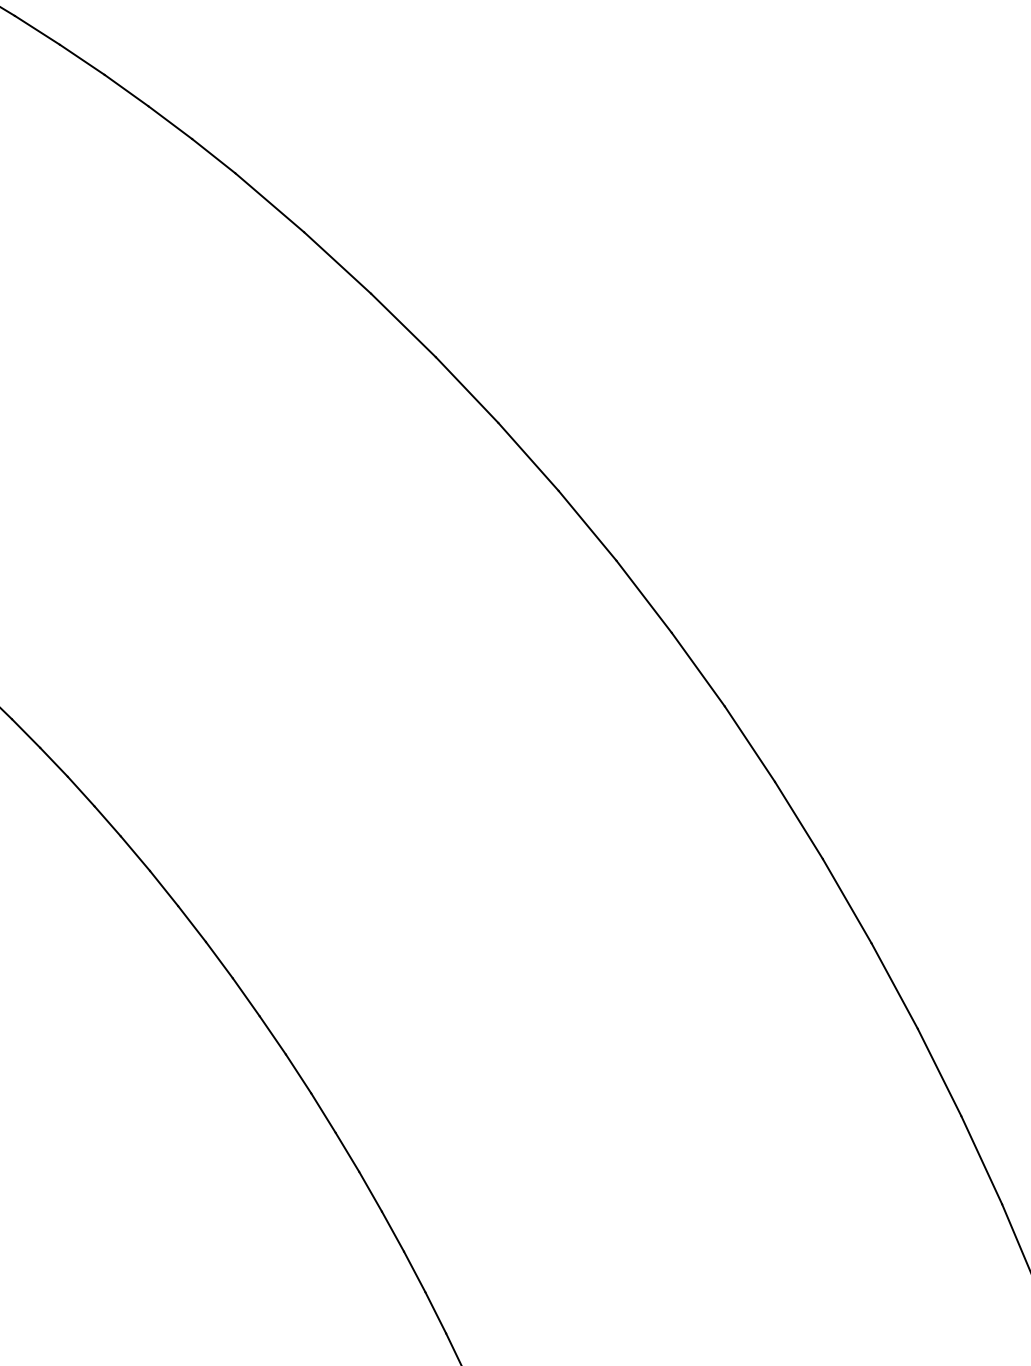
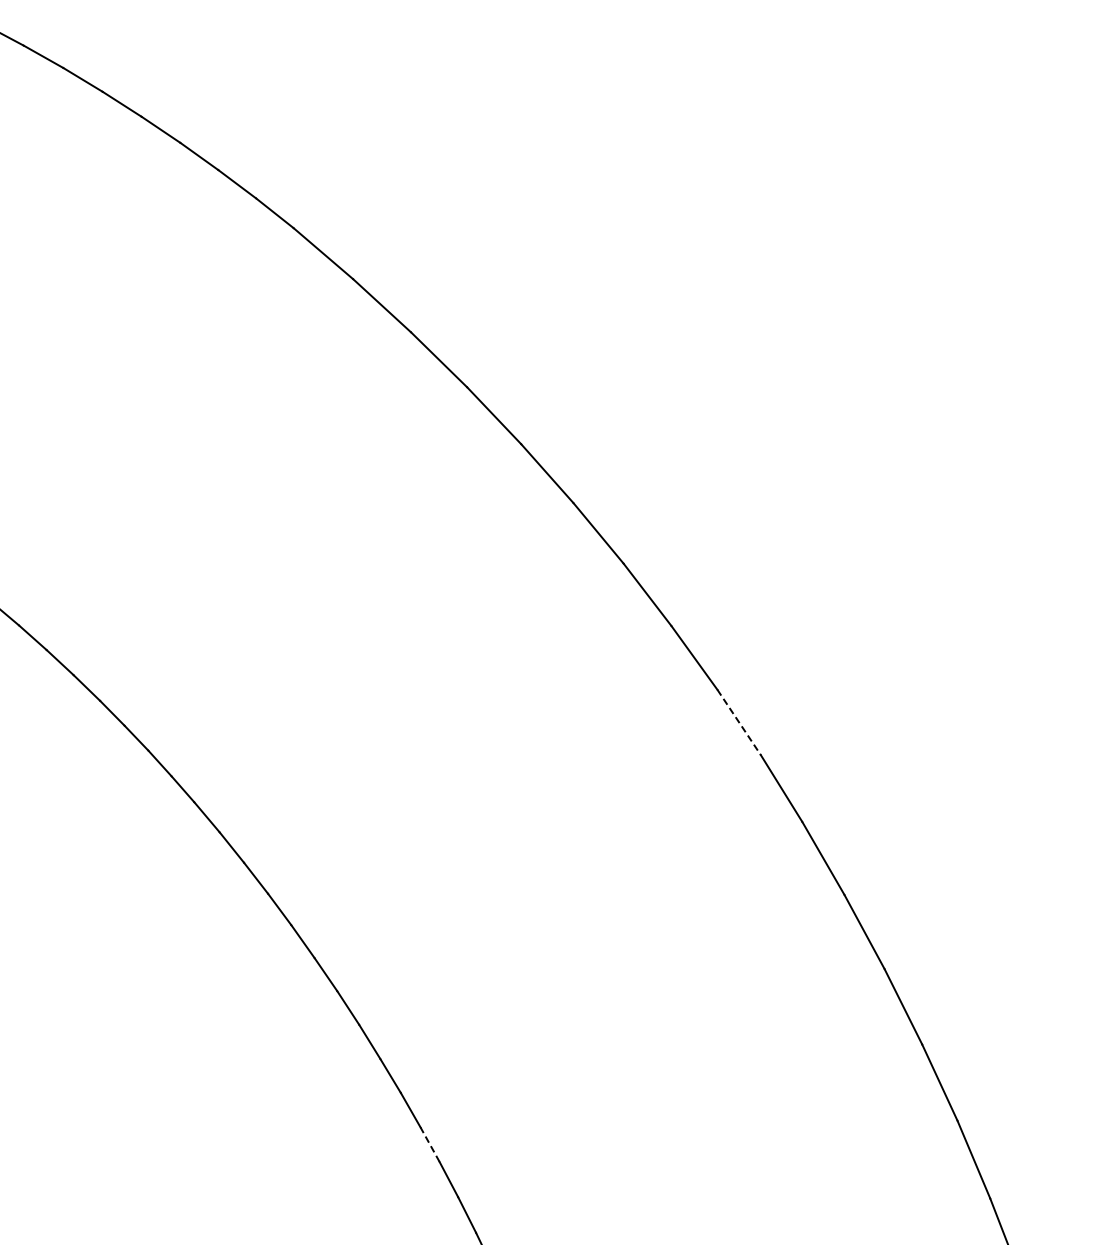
line: (750, 744) -> (739, 722), solid -> dashed
line: (393, 1231) -> (430, 1144), solid -> dashed

